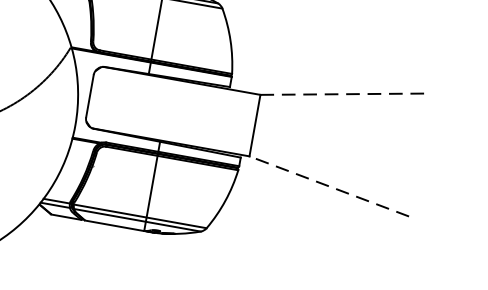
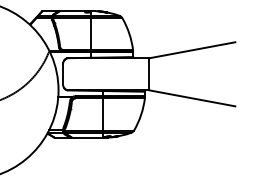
line: (345, 94) -> (192, 50), dashed -> solid
line: (329, 186) -> (192, 98), dashed -> solid

